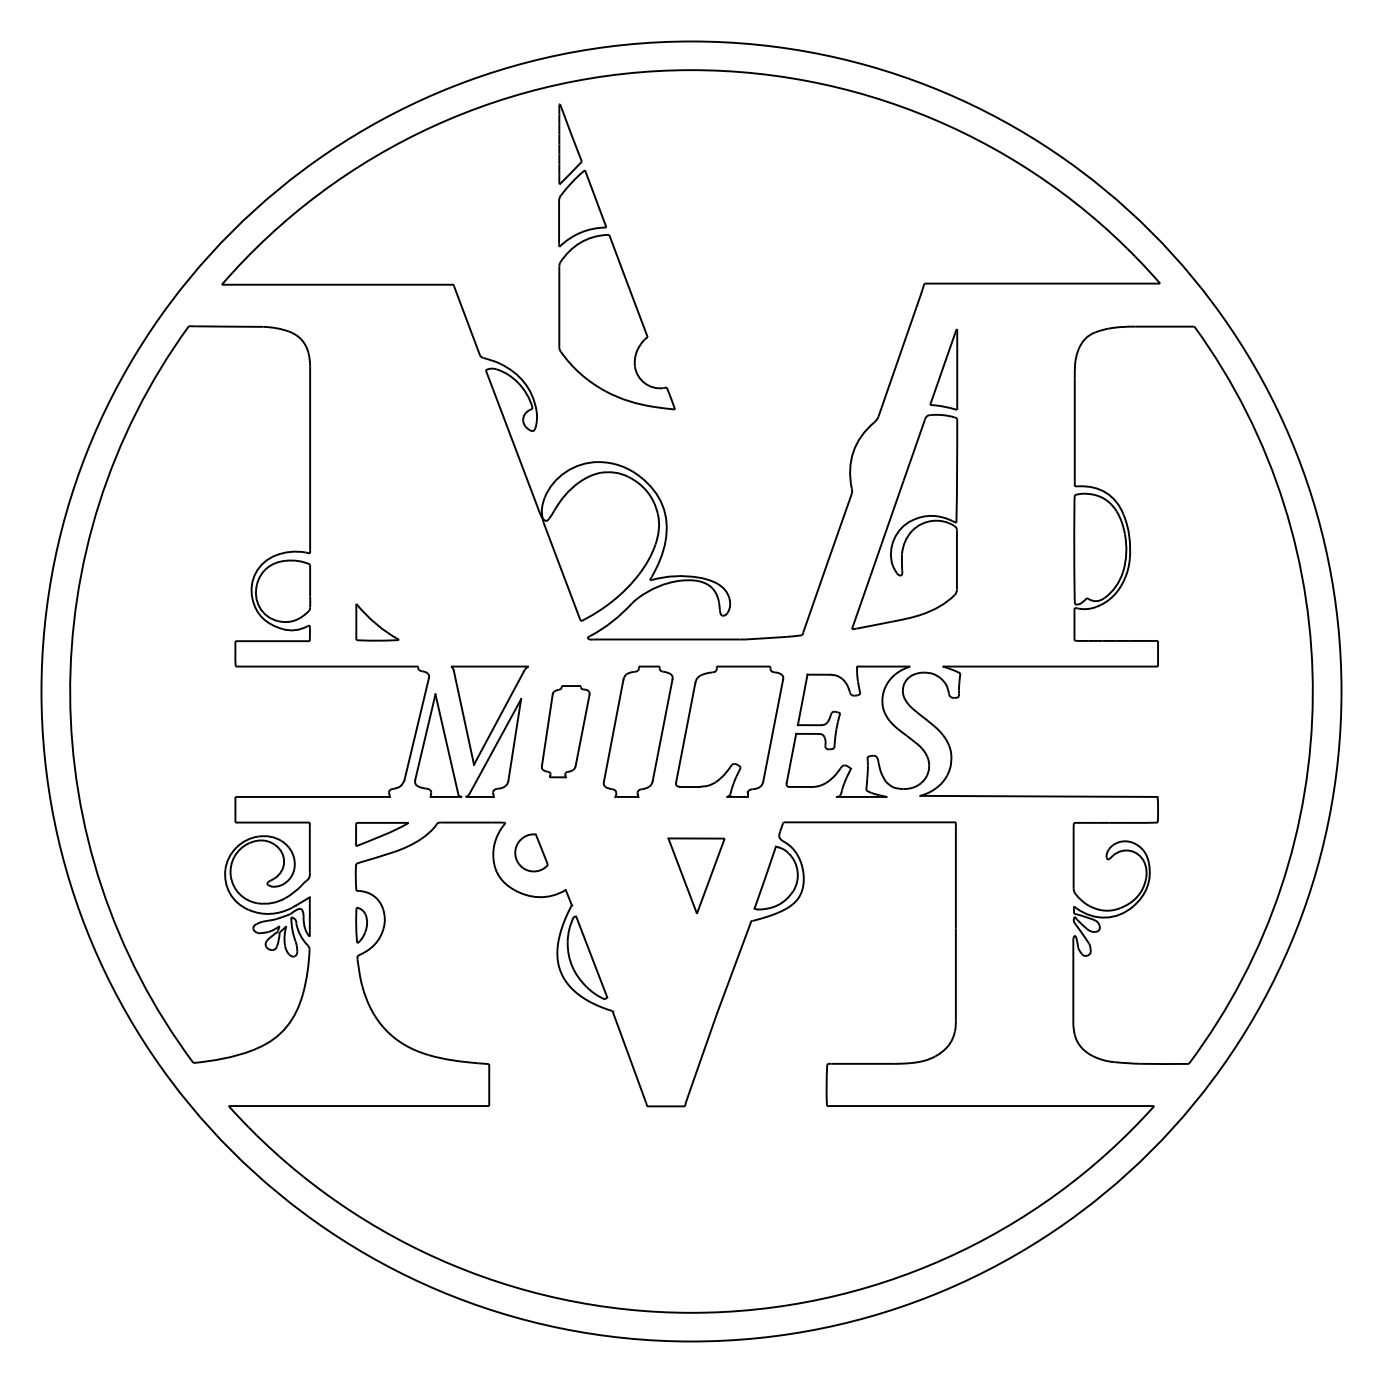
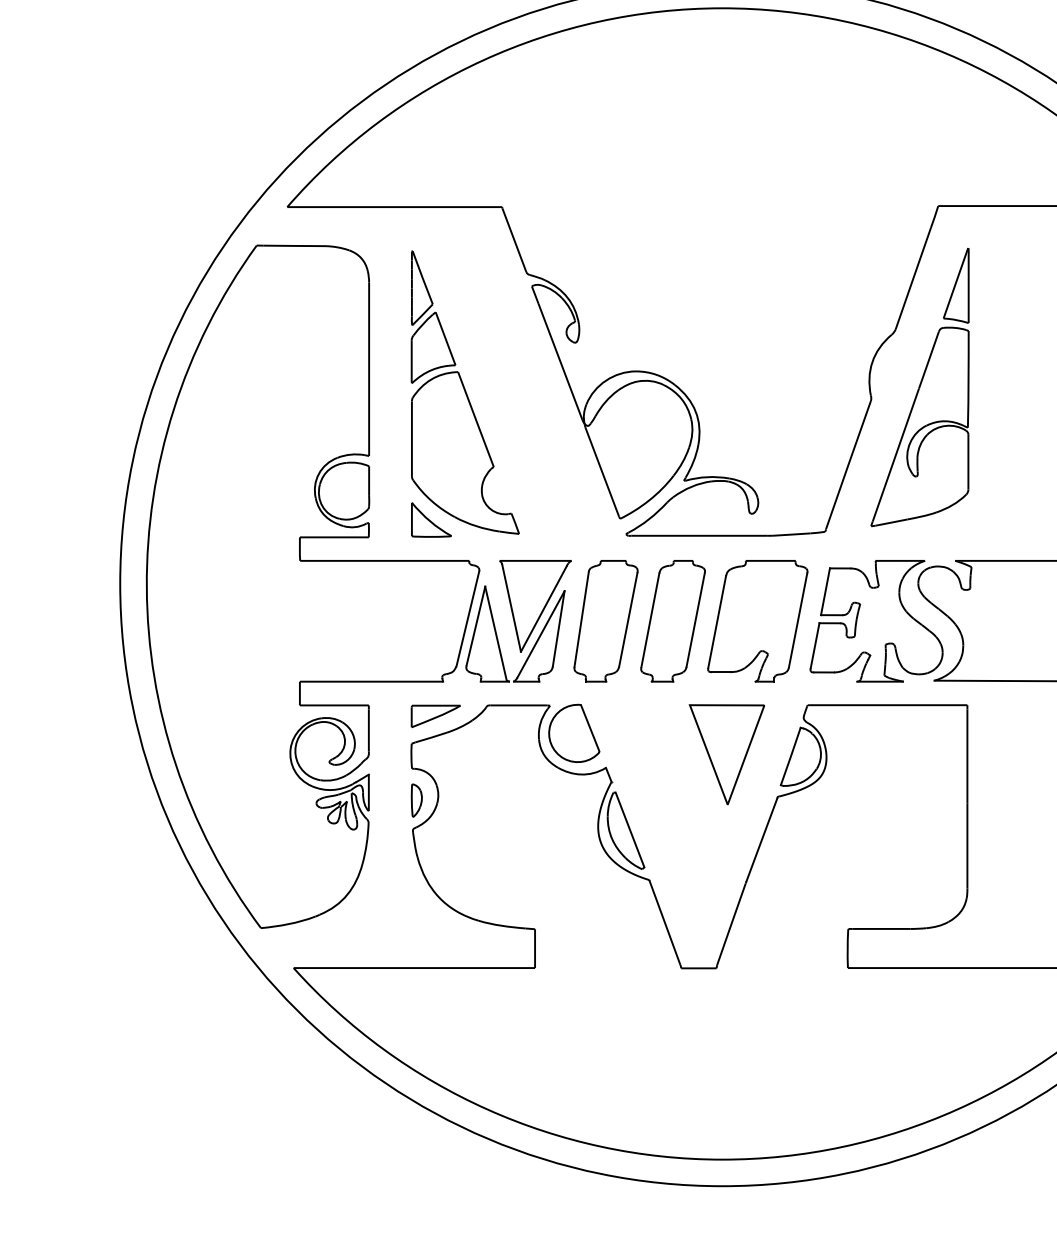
part: (616, 256) -> (464, 392), moved
part: (565, 731) -> (605, 621), size x1.43
part: (531, 852) -> (574, 733), size x1.67
part: (696, 875) -> (727, 754), size x1.43

